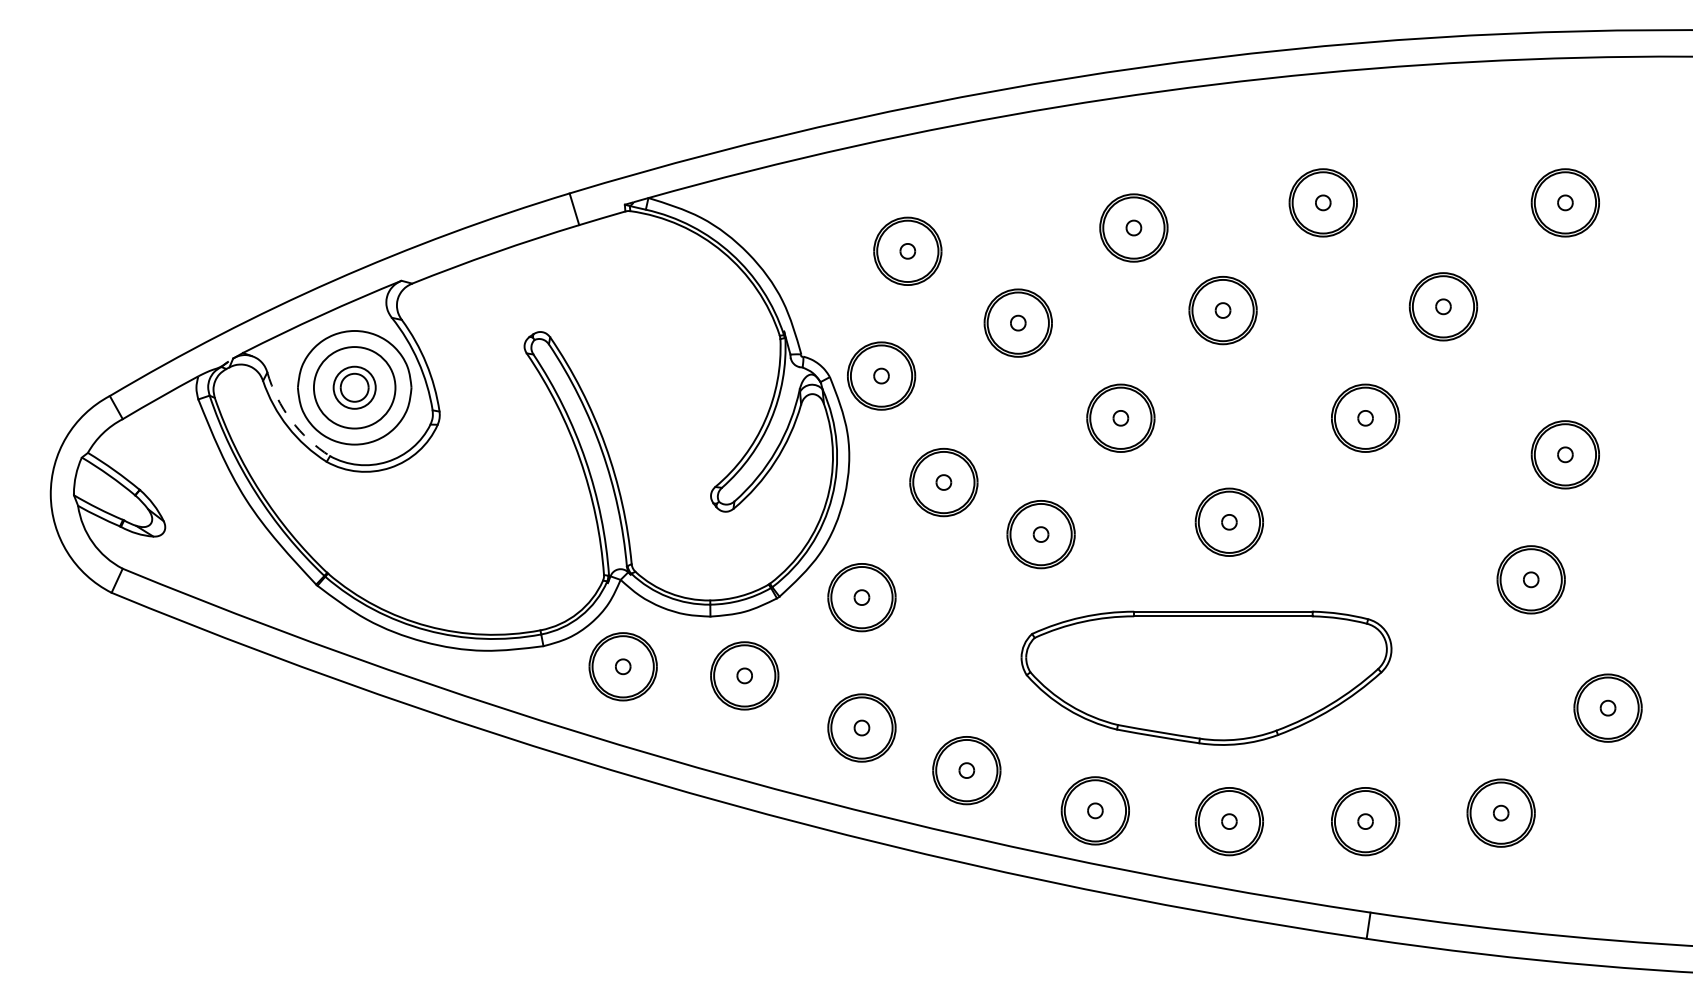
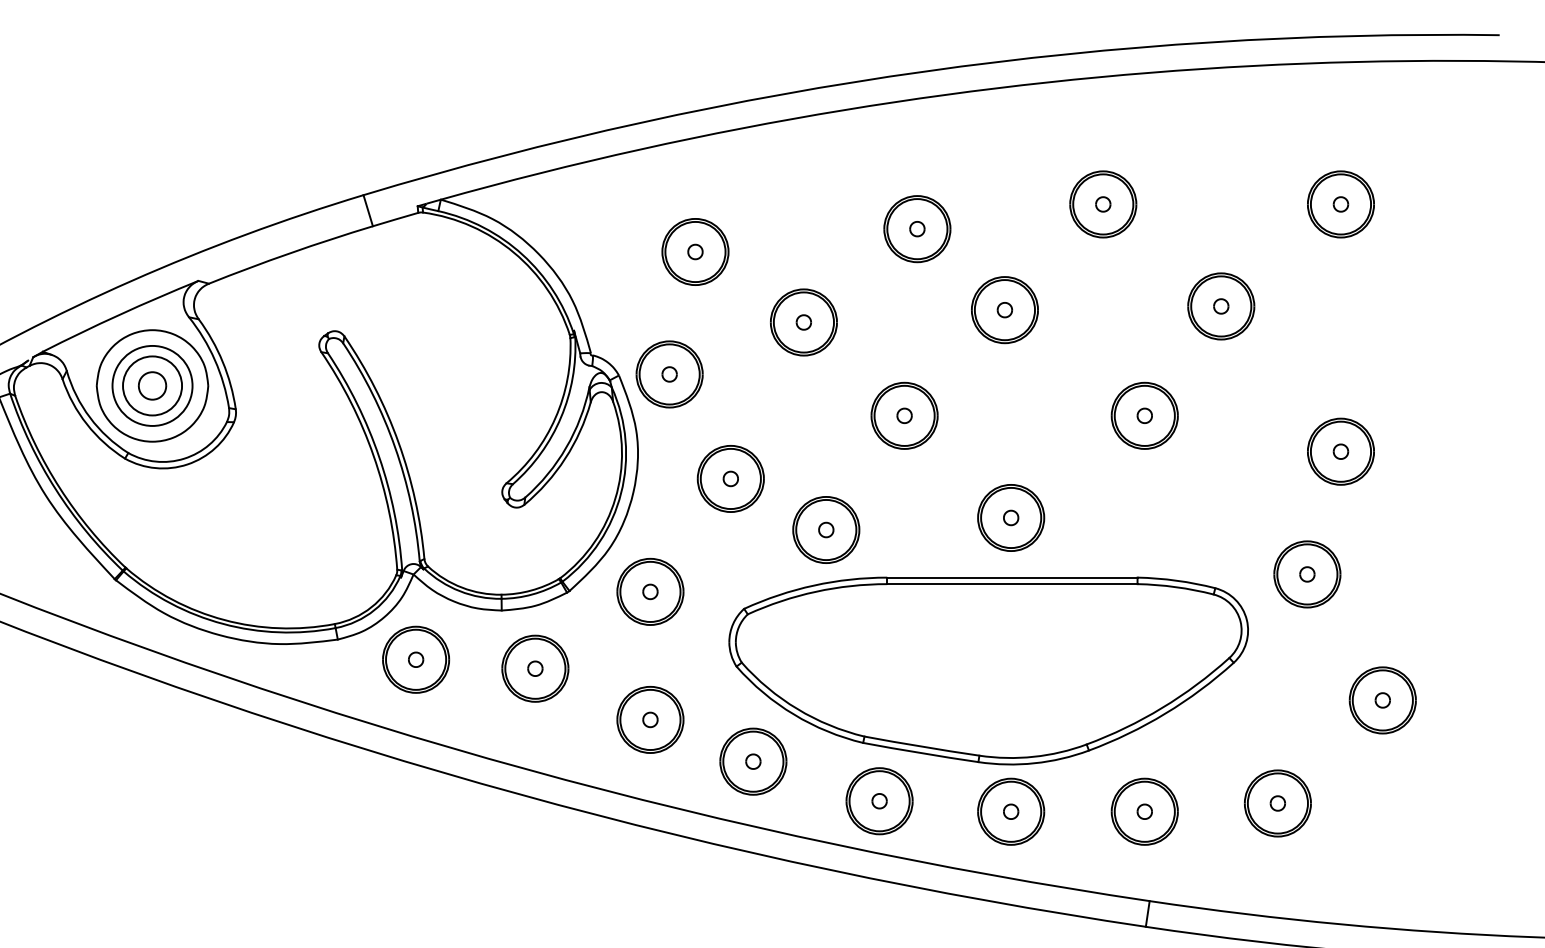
circle: (354, 387) -> (152, 385), size x1.43
arc: (291, 420) -> (90, 418), dashed -> solid
part: (1206, 678) -> (988, 671), size x1.43

